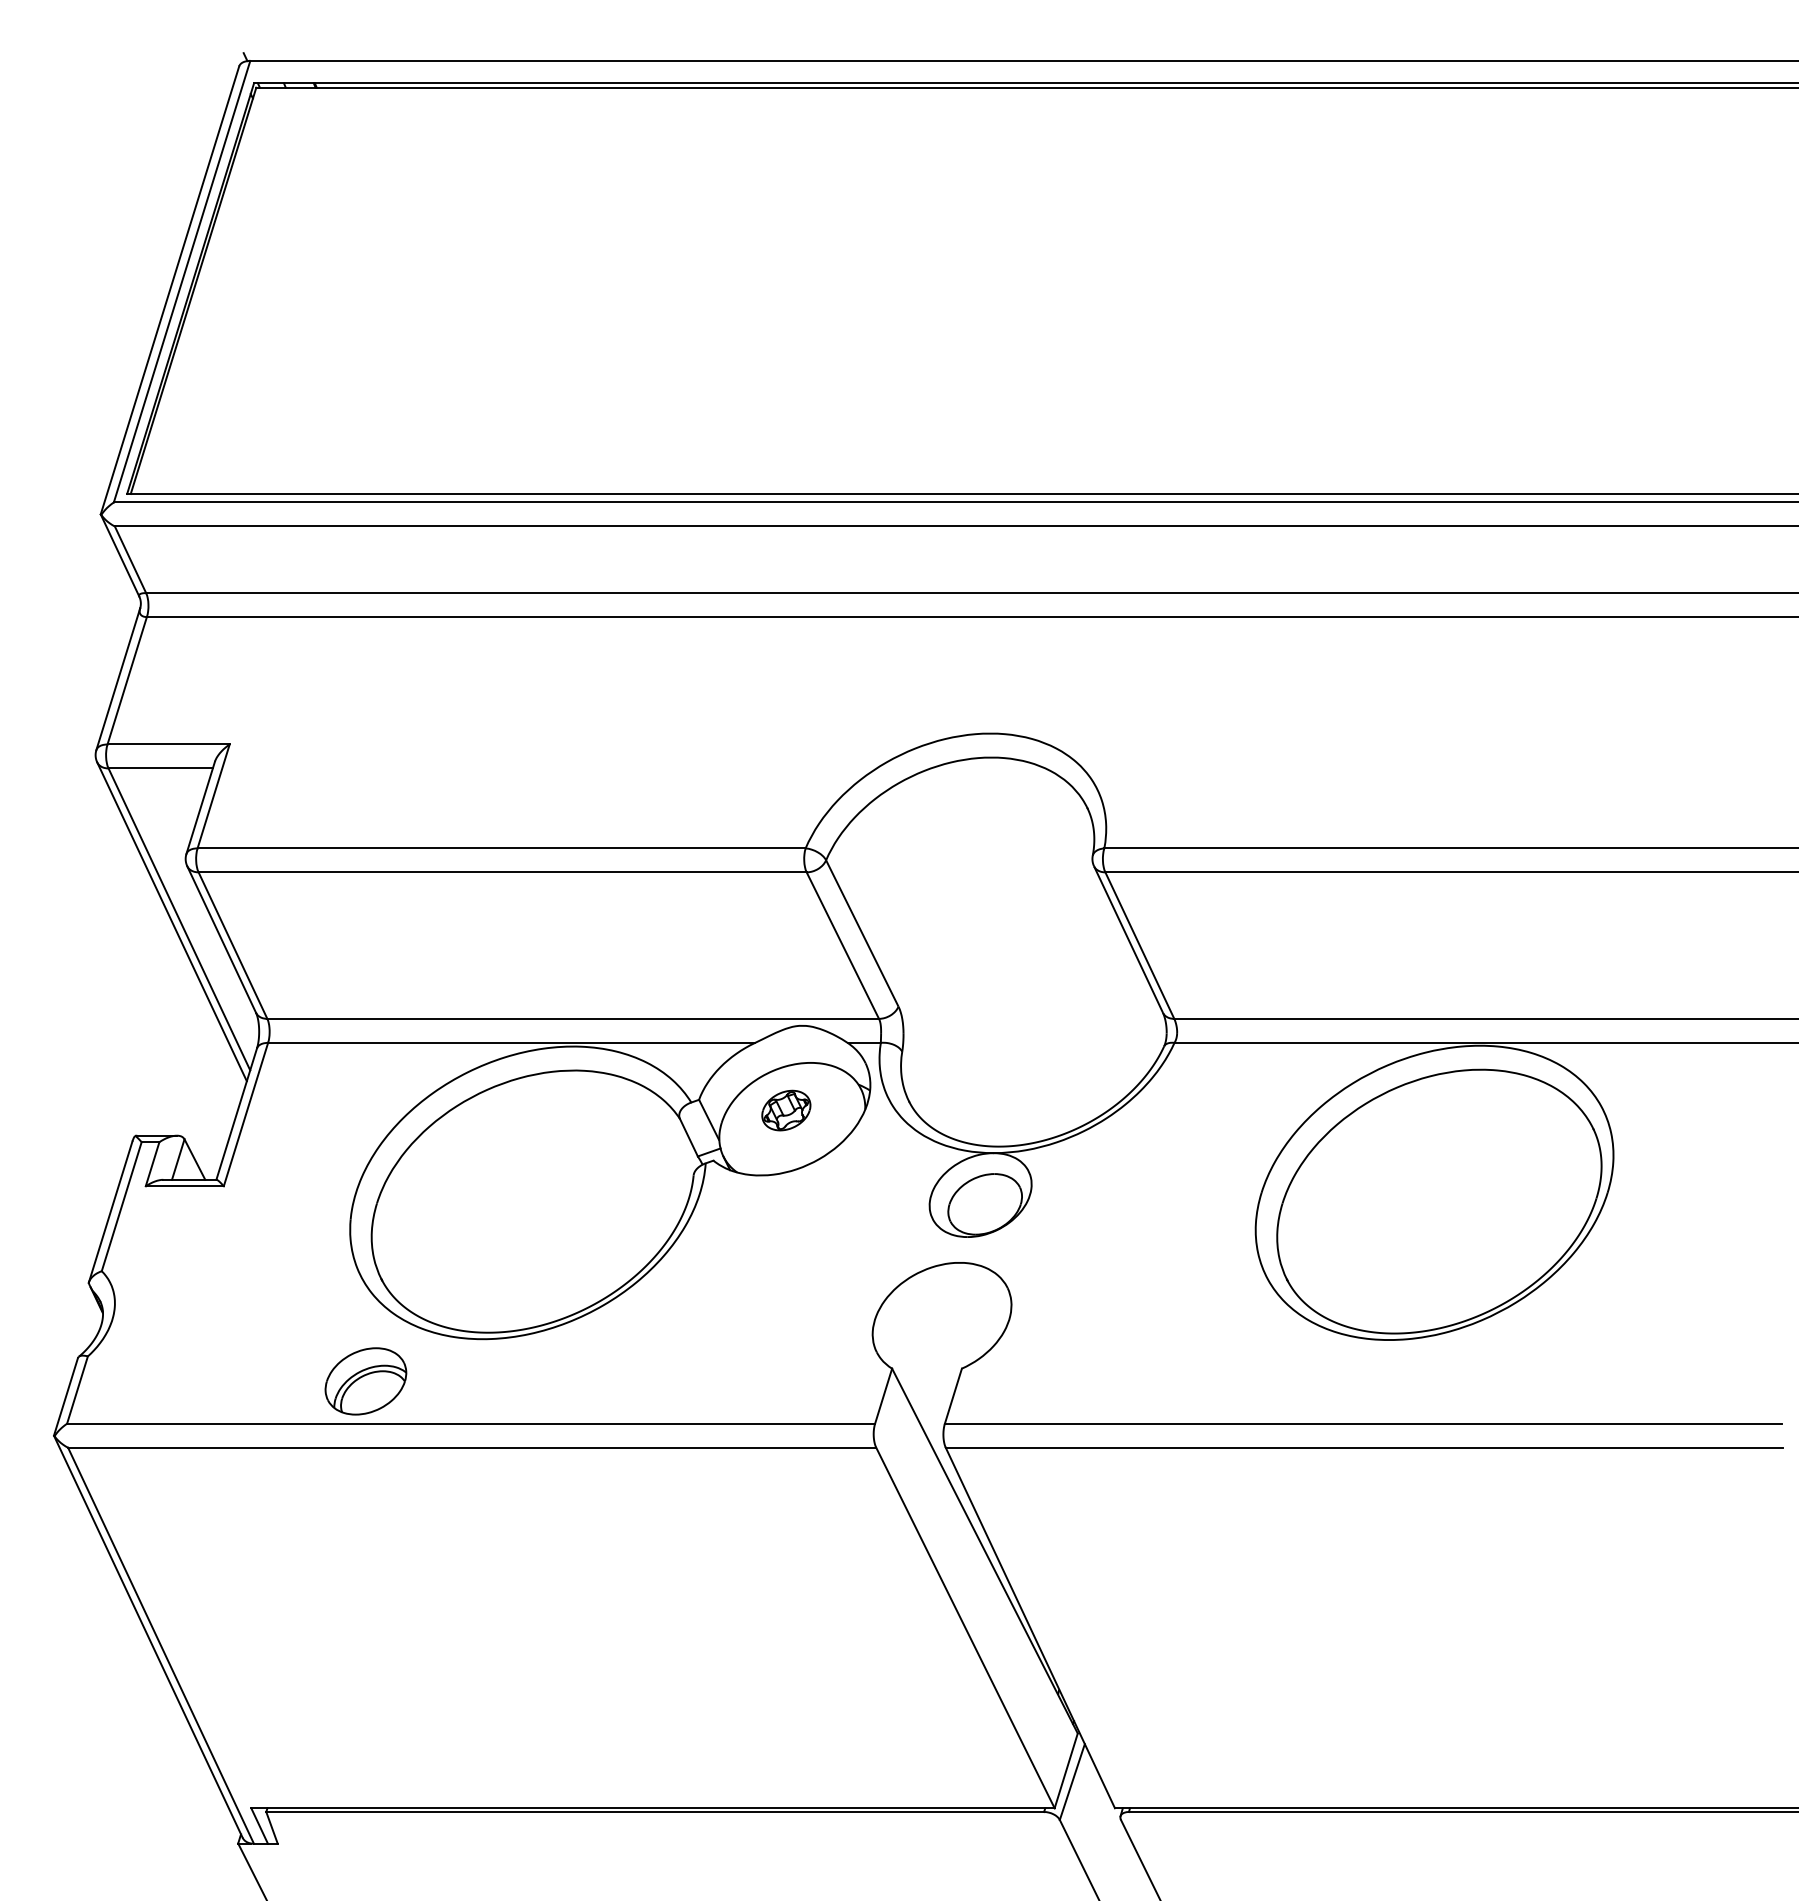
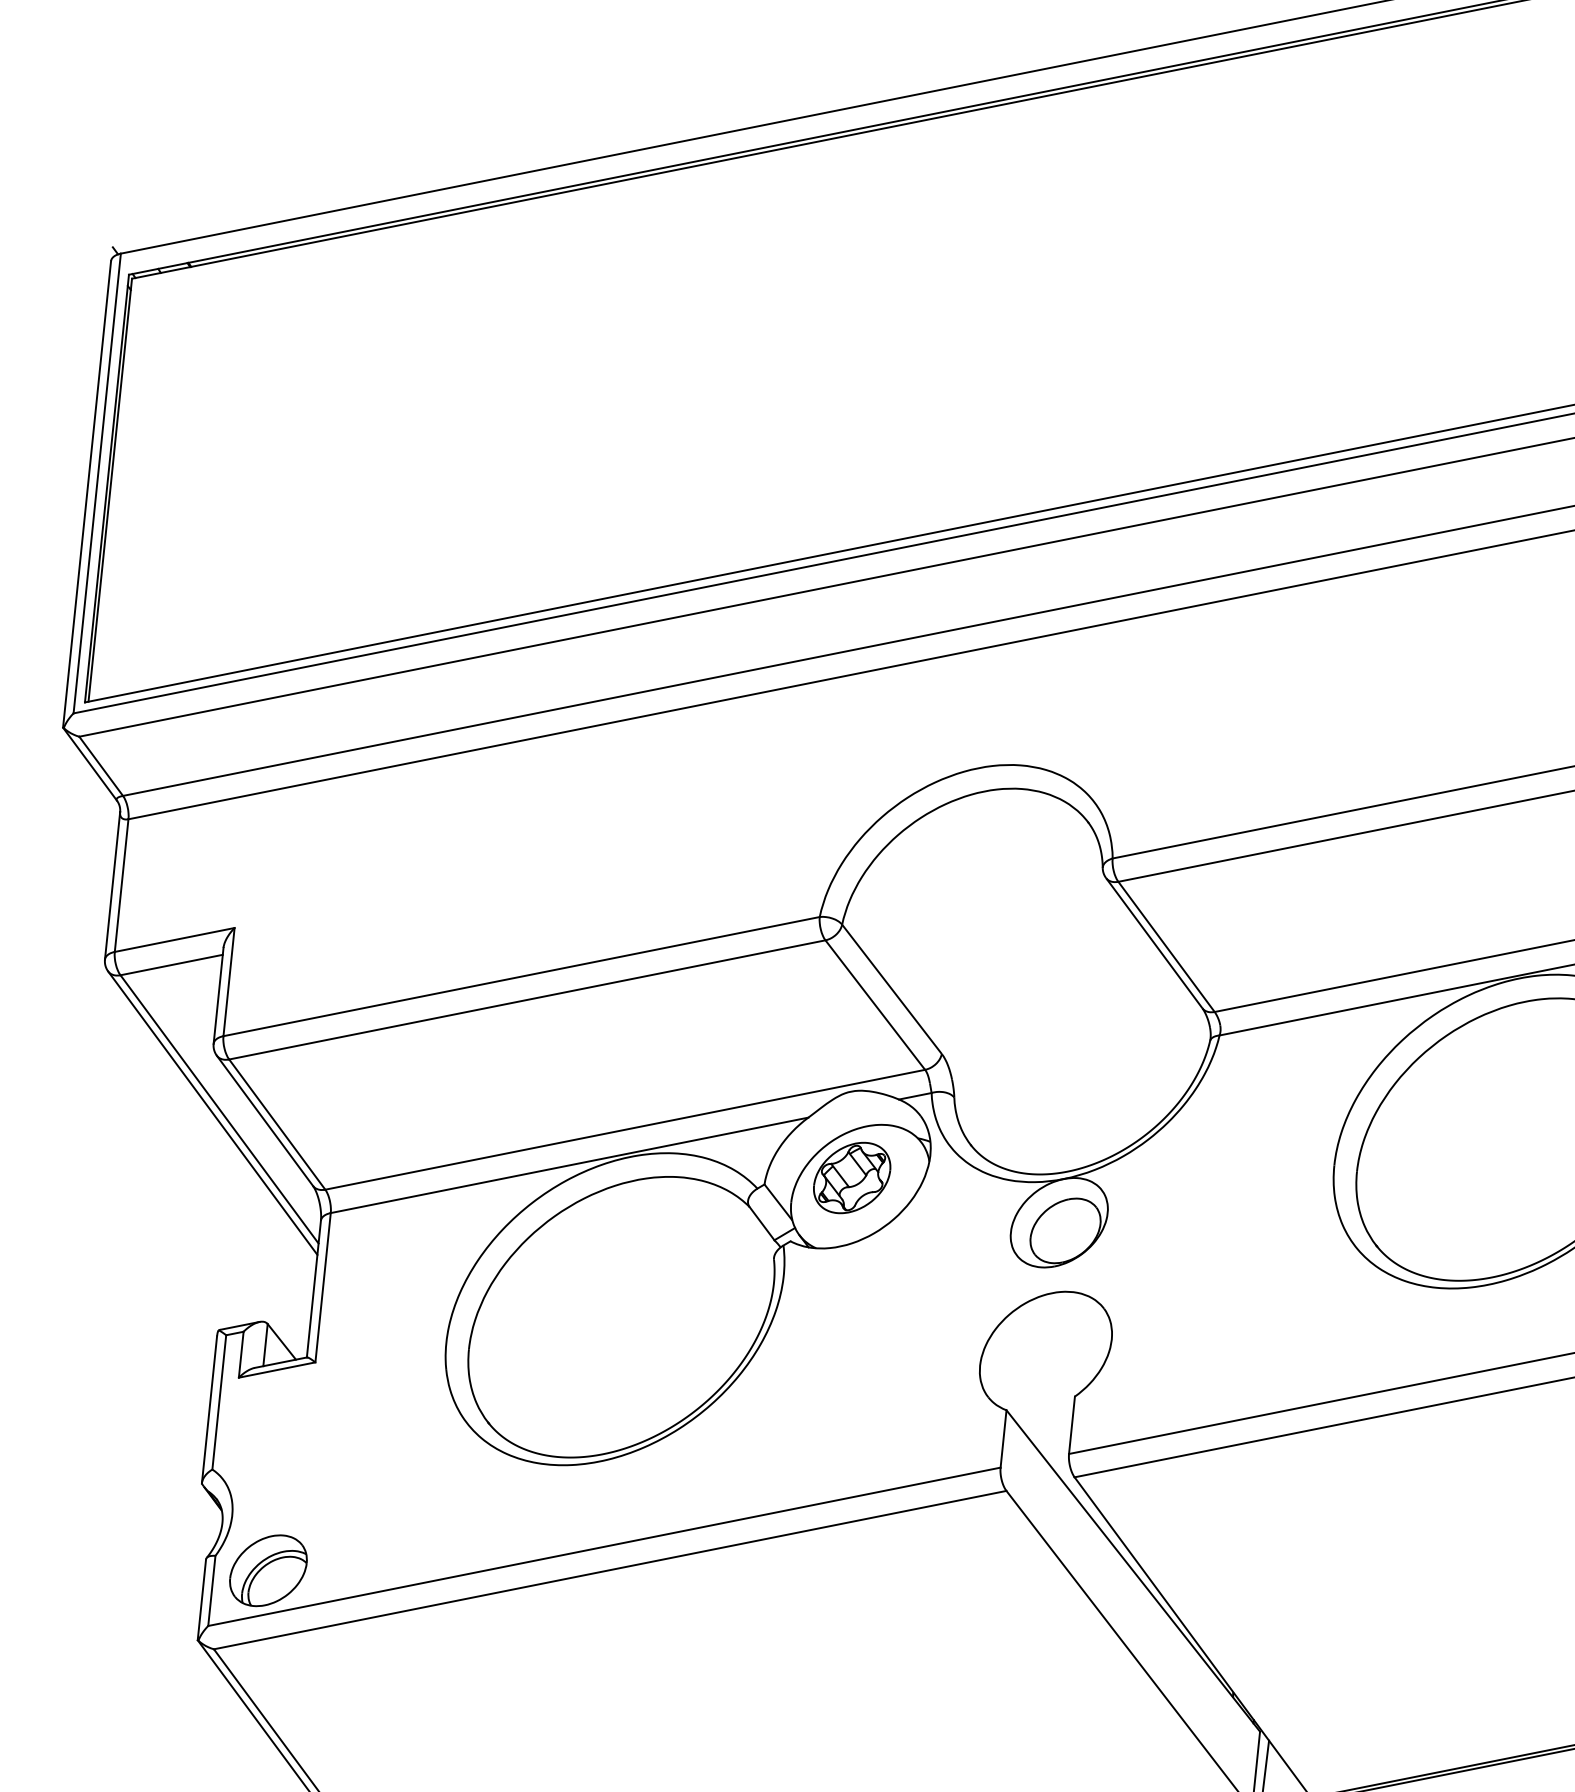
part: (786, 1110) -> (852, 1177), size x1.67
part: (365, 1381) -> (268, 1570), moved

